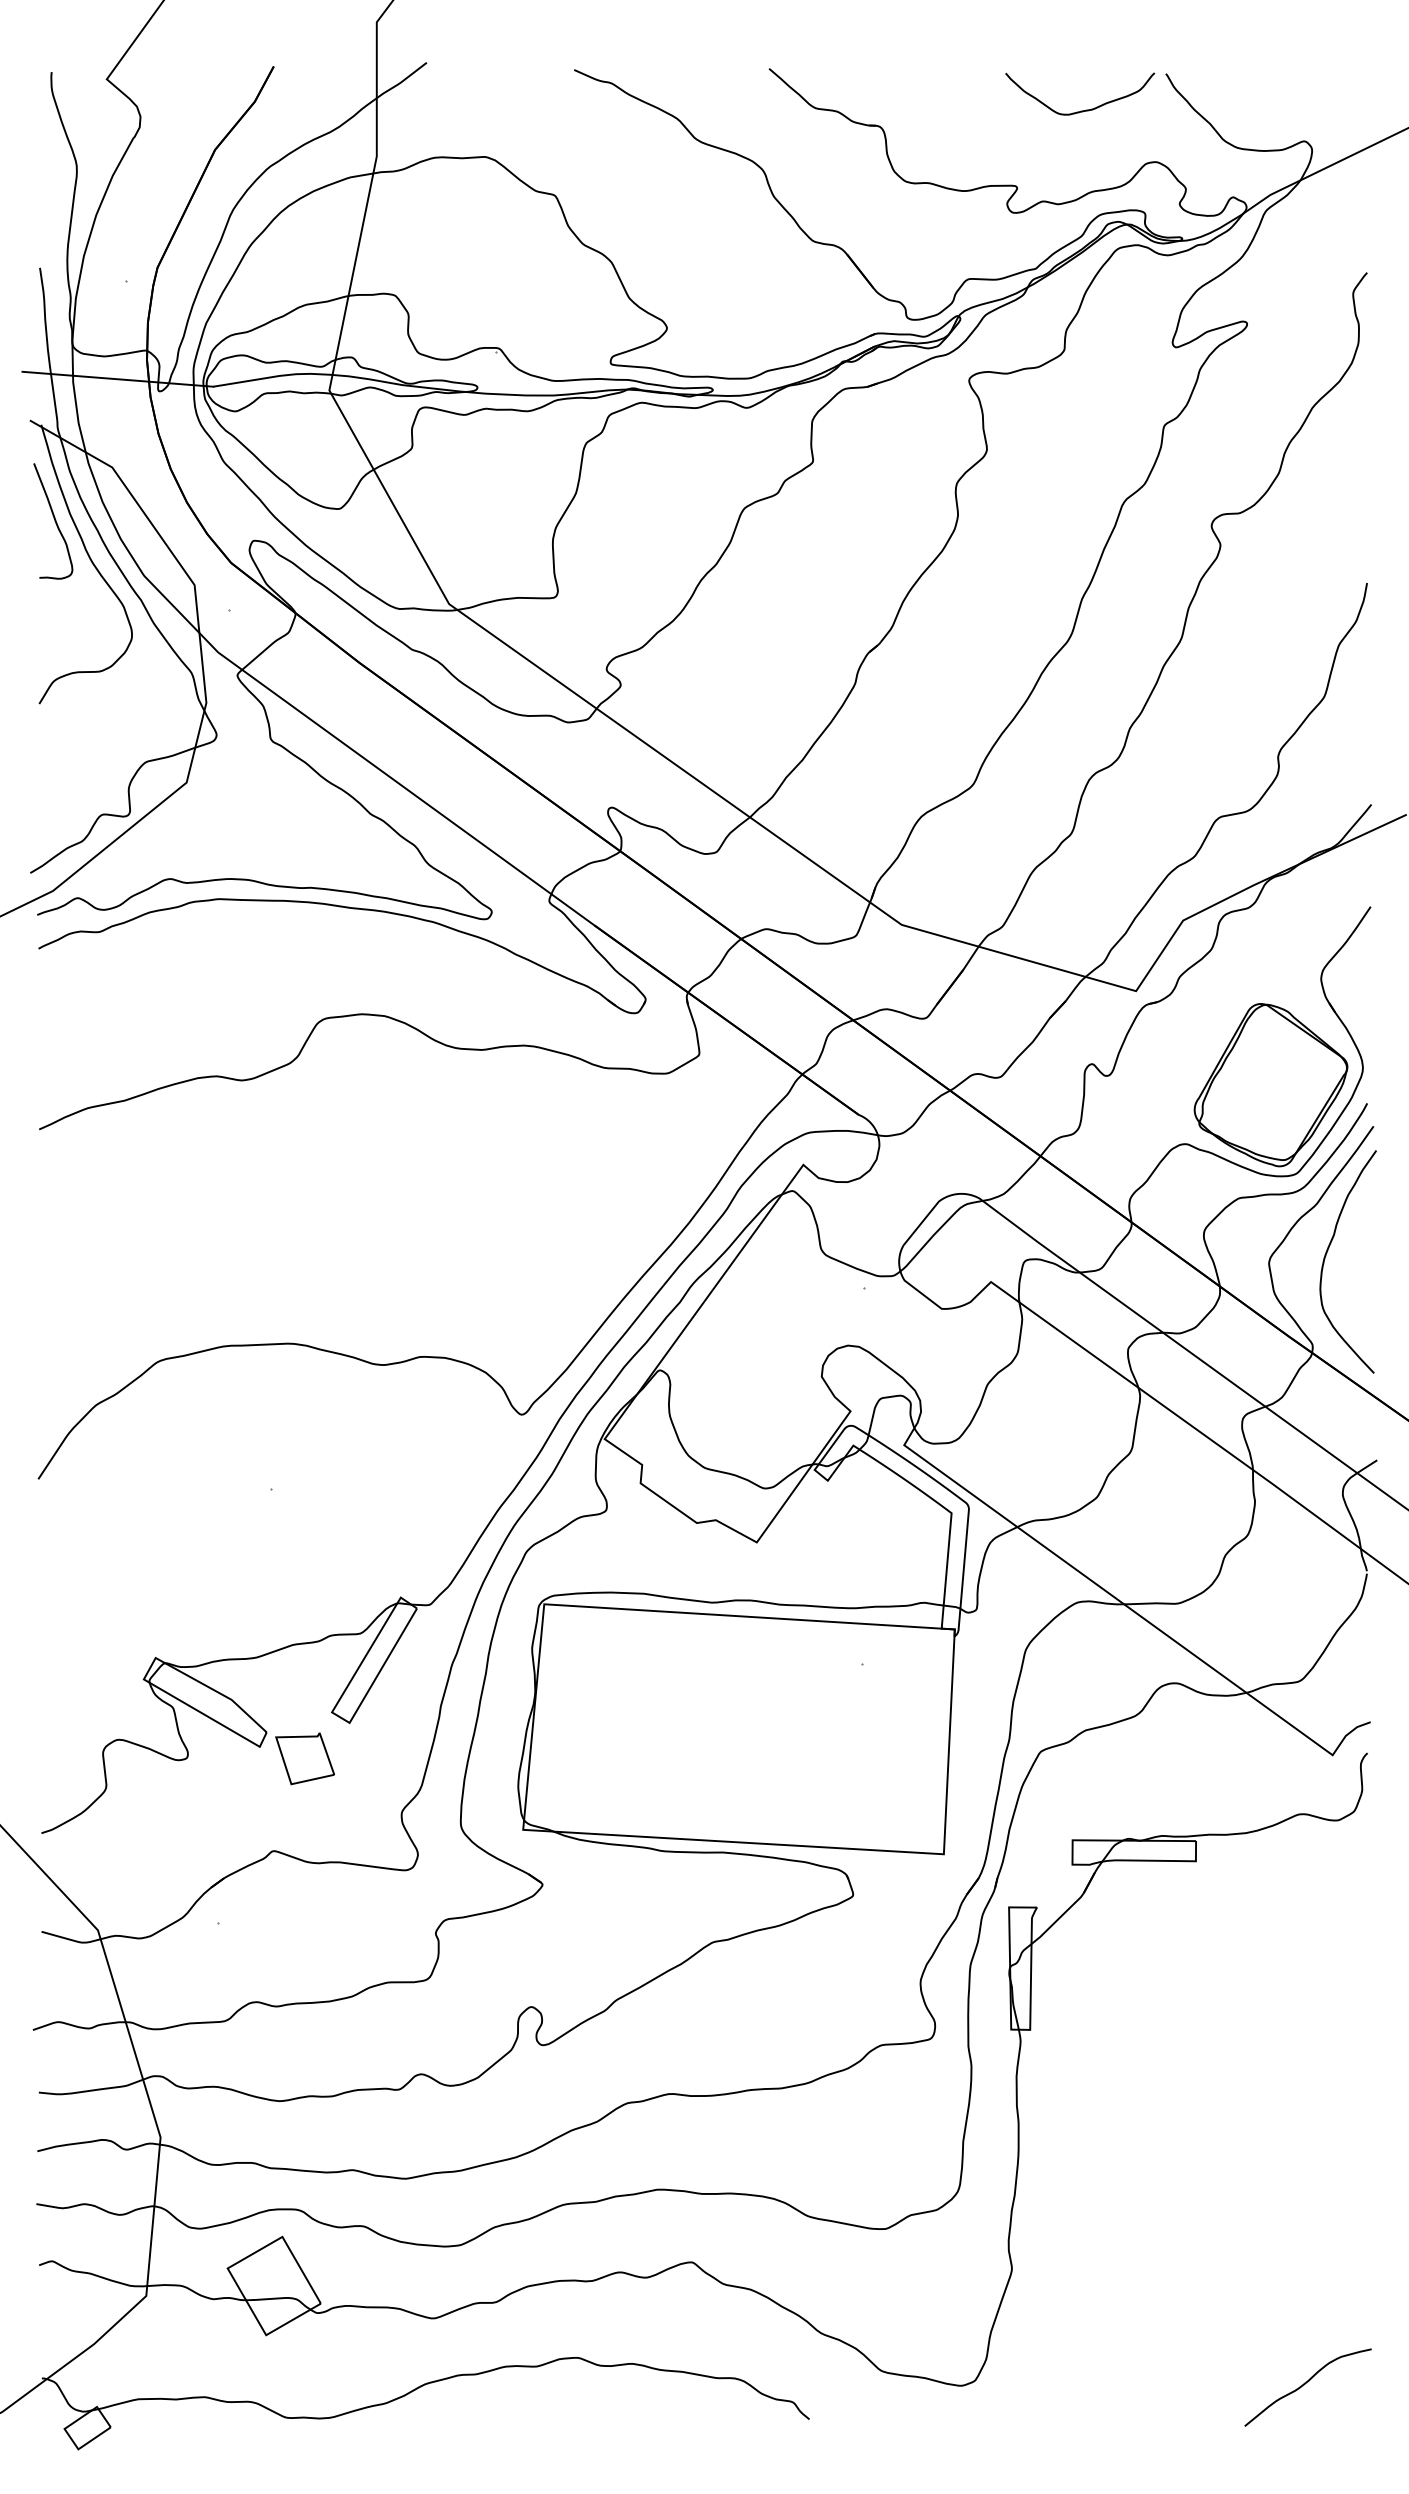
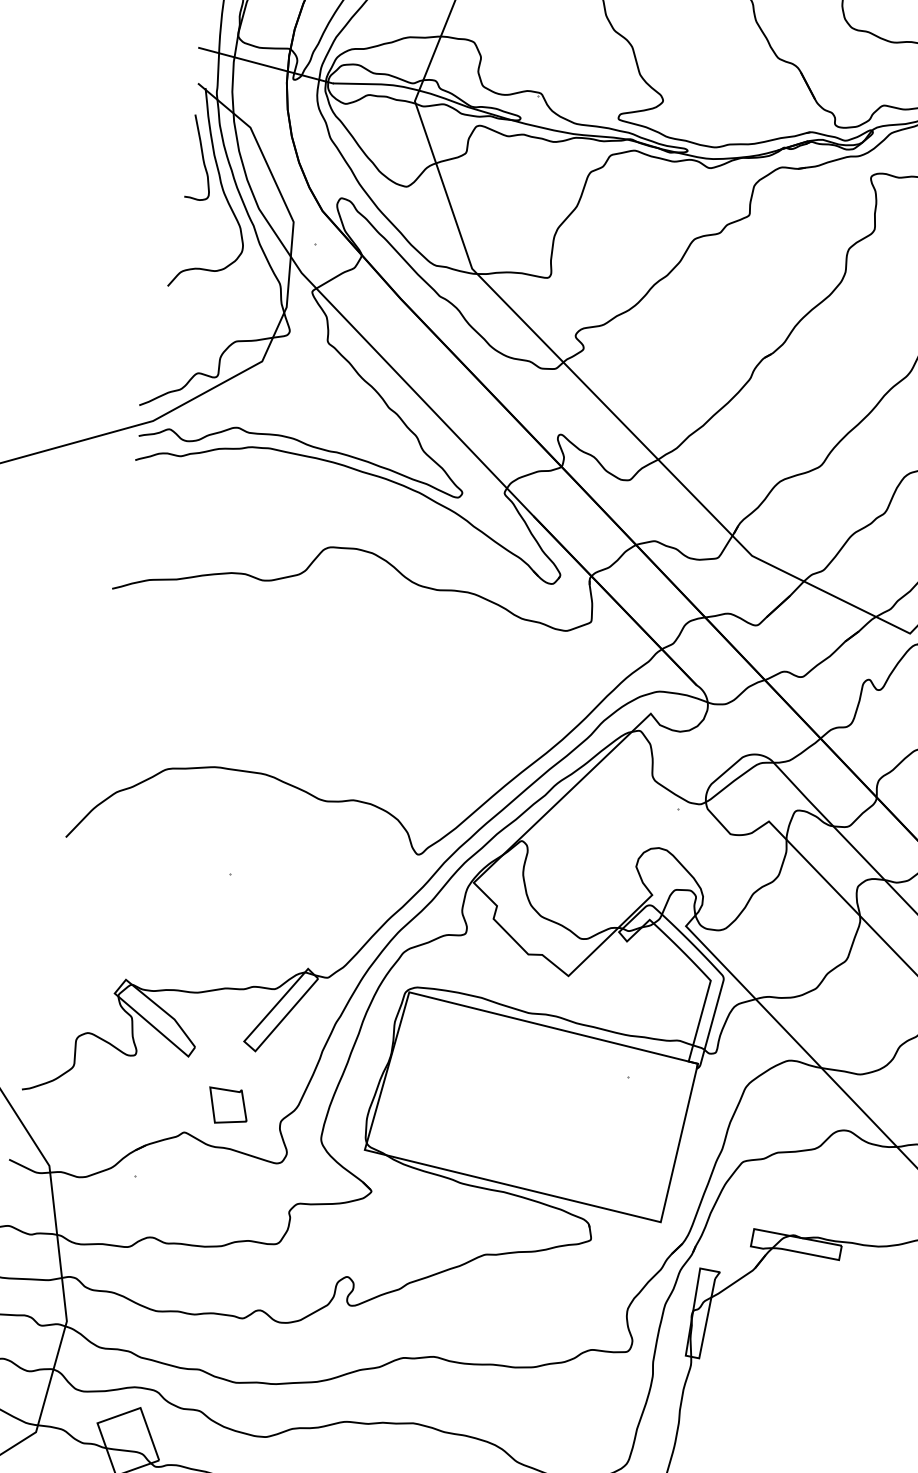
part: (304, 1758) -> (227, 1106), moved

